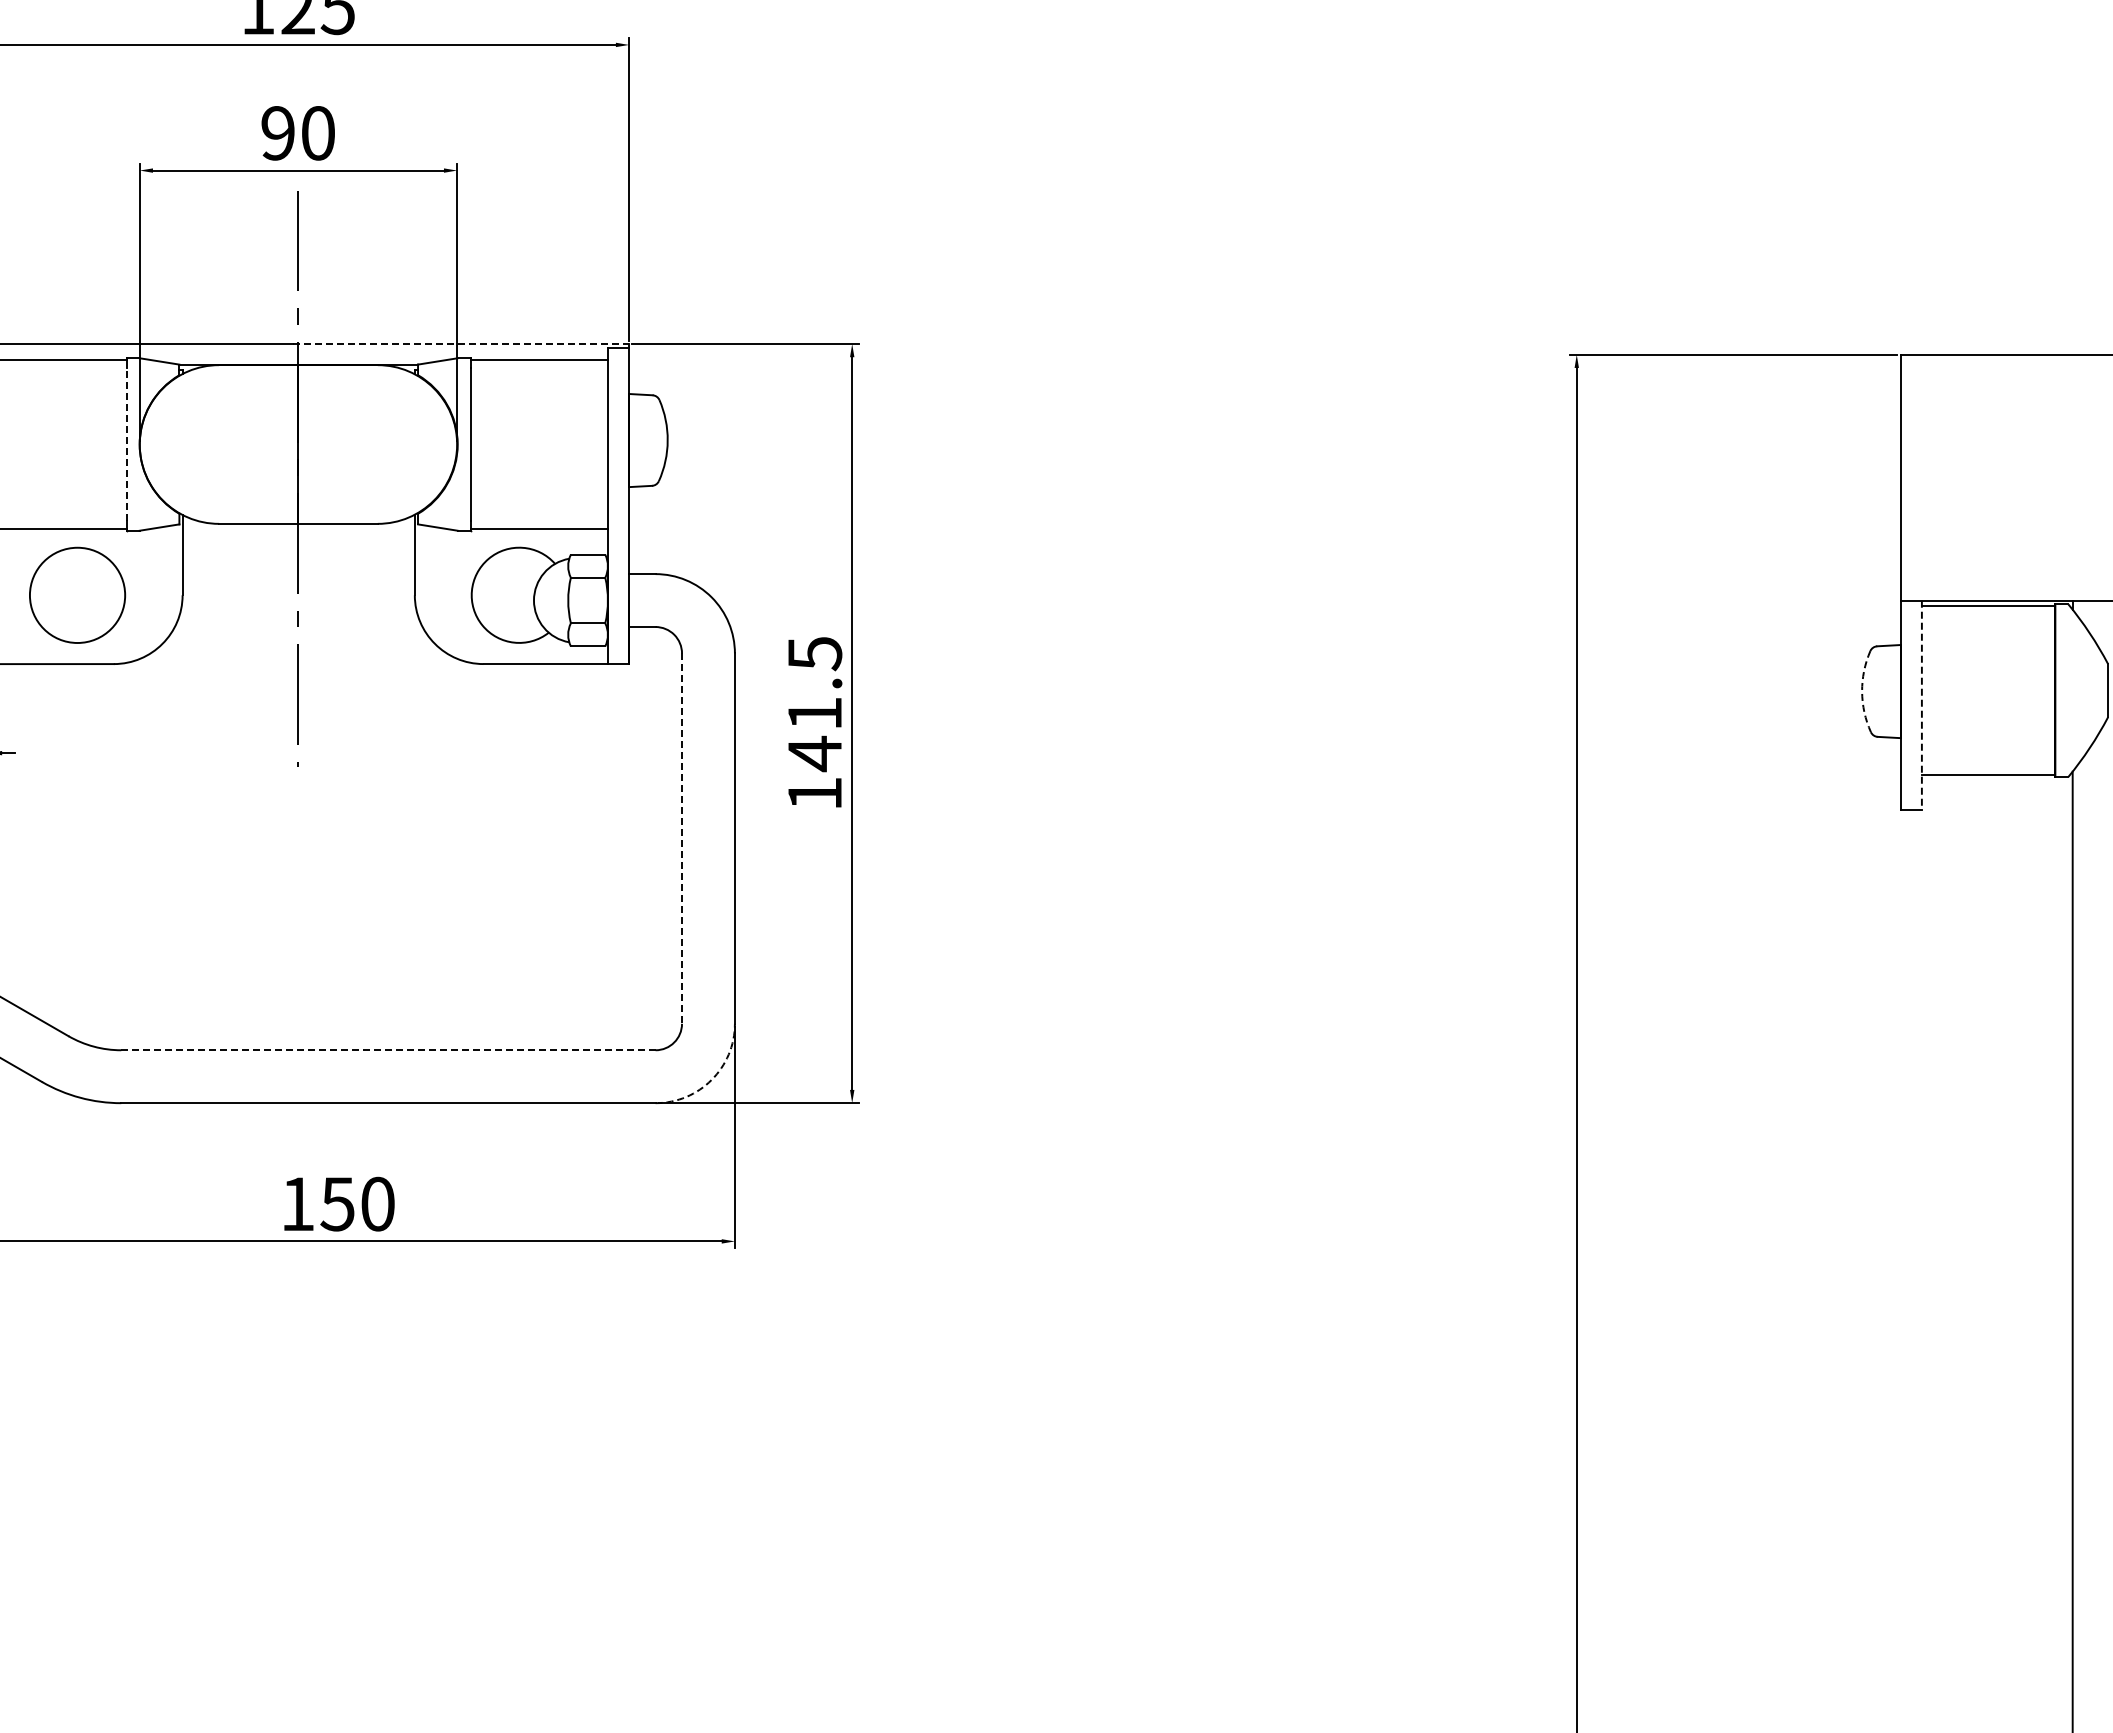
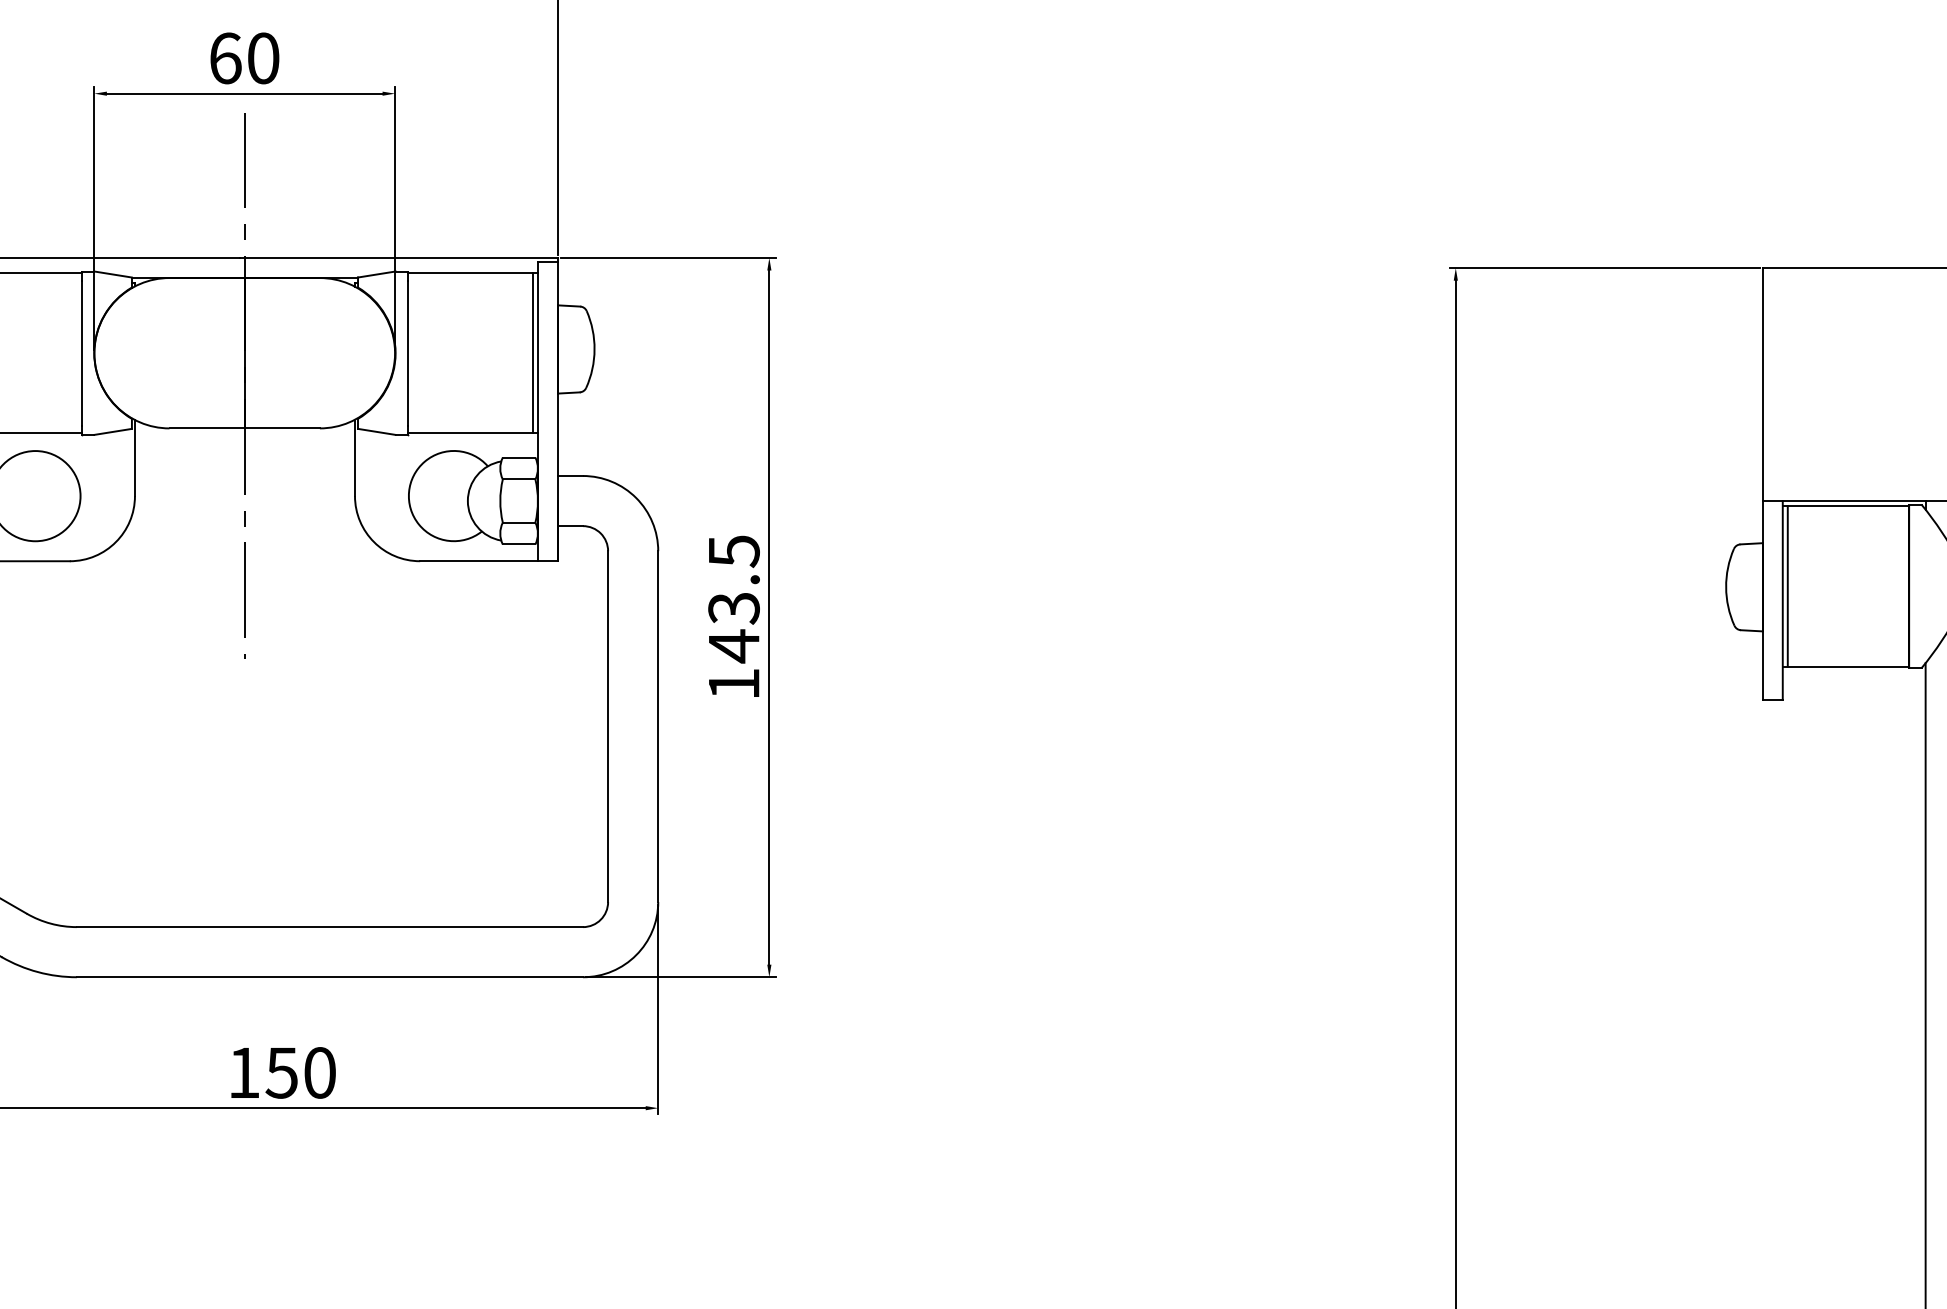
text: (278, 133) -> (225, 58), 90 -> 60
line: (461, 343) -> (399, 257), dashed -> solid
line: (126, 444) -> (81, 353), dashed -> solid
line: (603, 444) -> (533, 353), added
line: (1927, 690) -> (1788, 586), added
arc: (1862, 691) -> (1726, 587), dashed -> solid
line: (1921, 705) -> (1782, 600), dashed -> solid
text: (814, 714) -> (733, 609), 141.5 -> 143.5
line: (682, 839) -> (608, 727), dashed -> solid
line: (387, 1050) -> (329, 927), dashed -> solid
arc: (711, 1079) -> (636, 954), dashed -> solid

